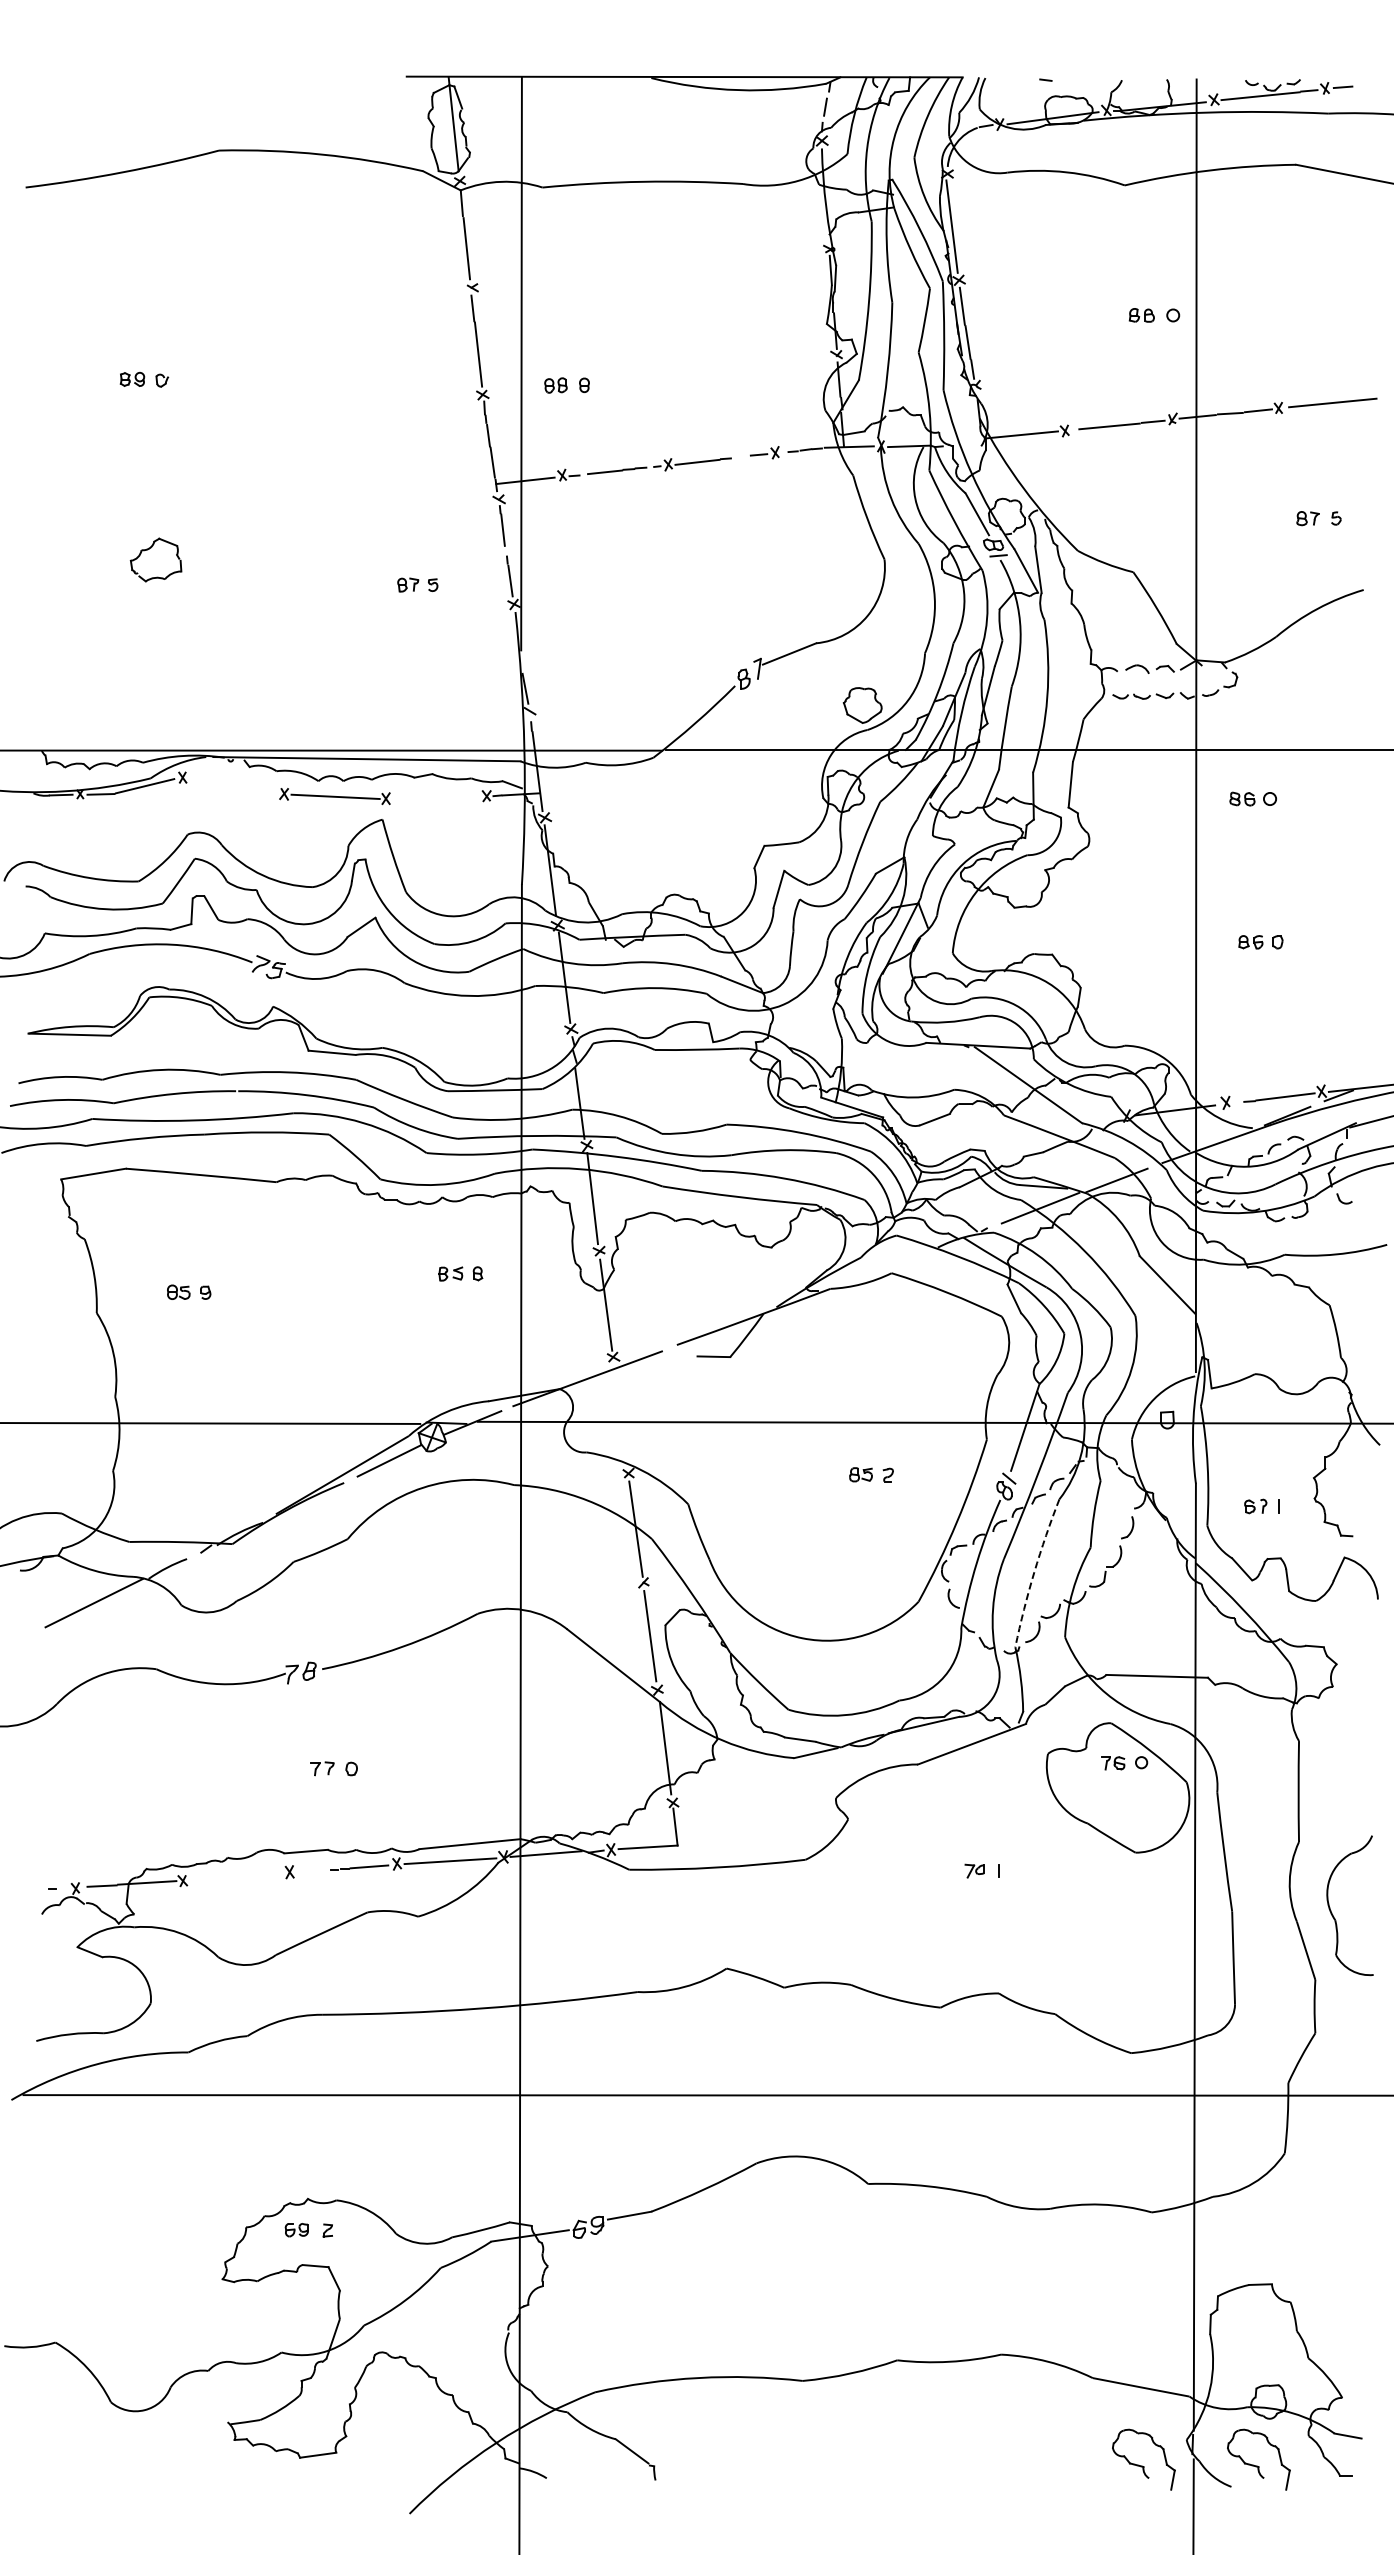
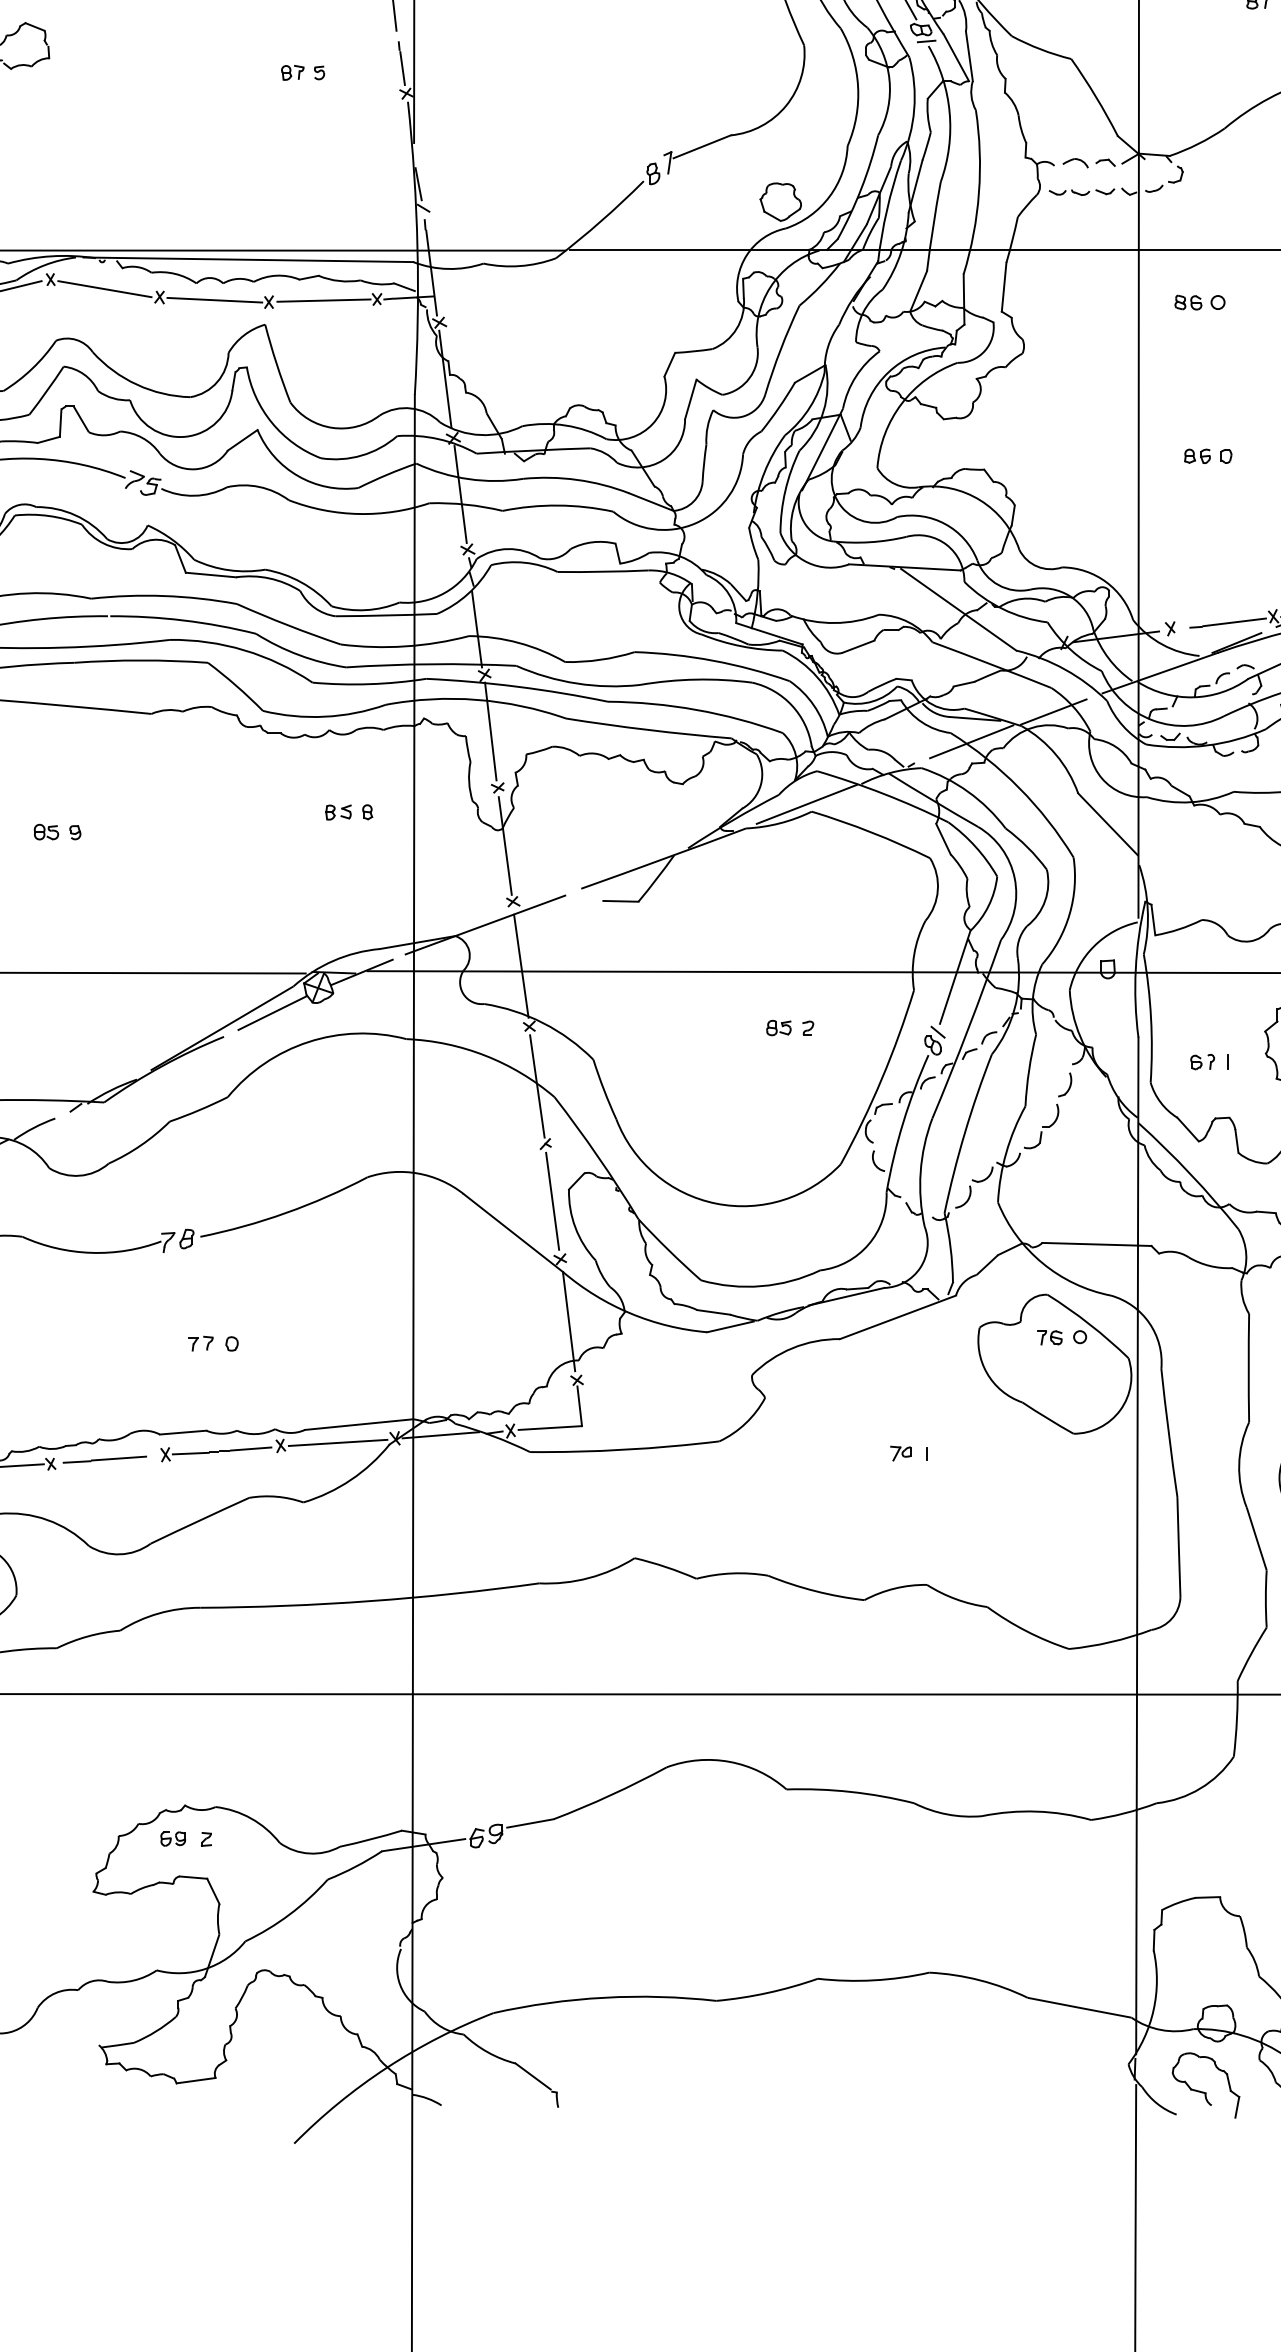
line: (232, 786) -> (104, 289), added
line: (436, 797) -> (323, 300), added
line: (886, 1266) -> (806, 804), added
line: (620, 1417) -> (520, 966), added
arc: (1034, 1572) -> (965, 1132), dashed -> solid
line: (312, 1870) -> (190, 1452), added
line: (233, 1876) -> (105, 1459), added
part: (1142, 2465) -> (1081, 2091), removed

